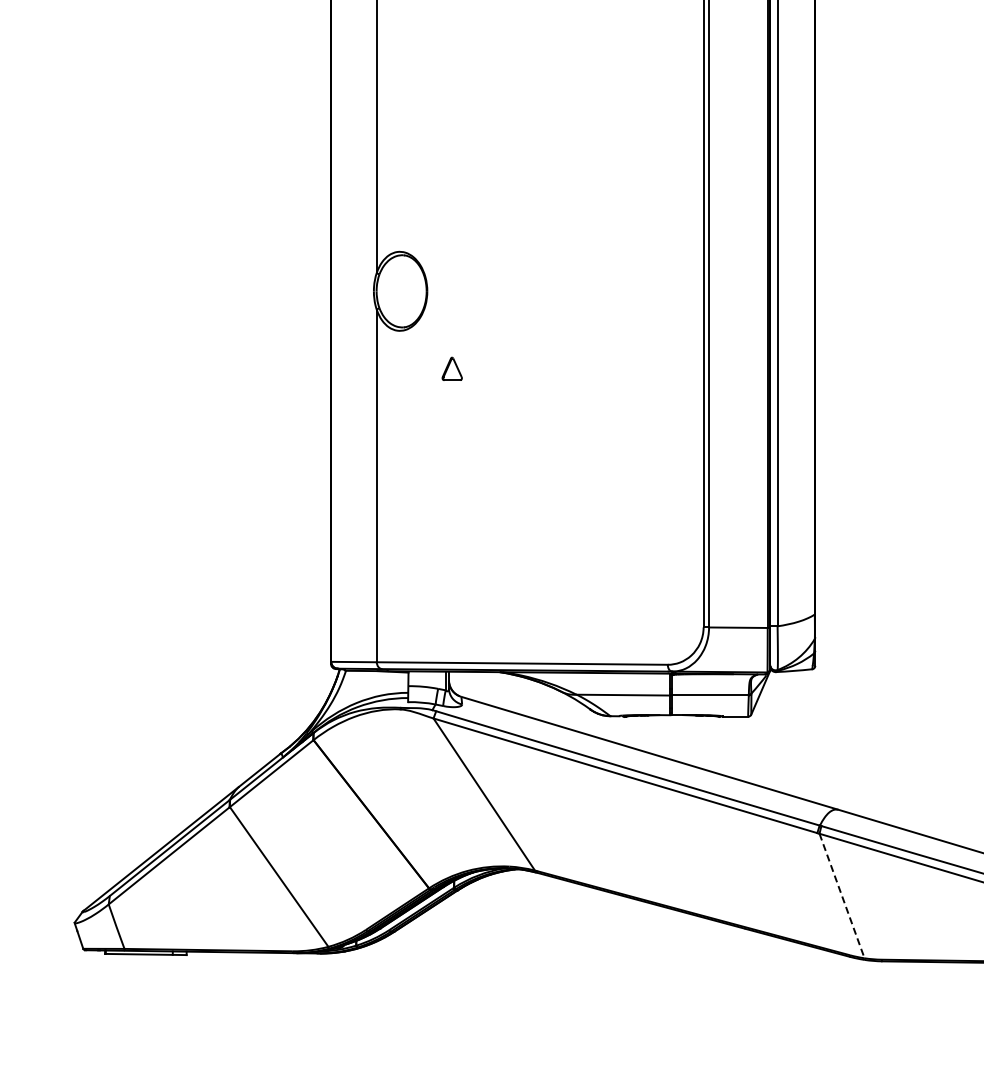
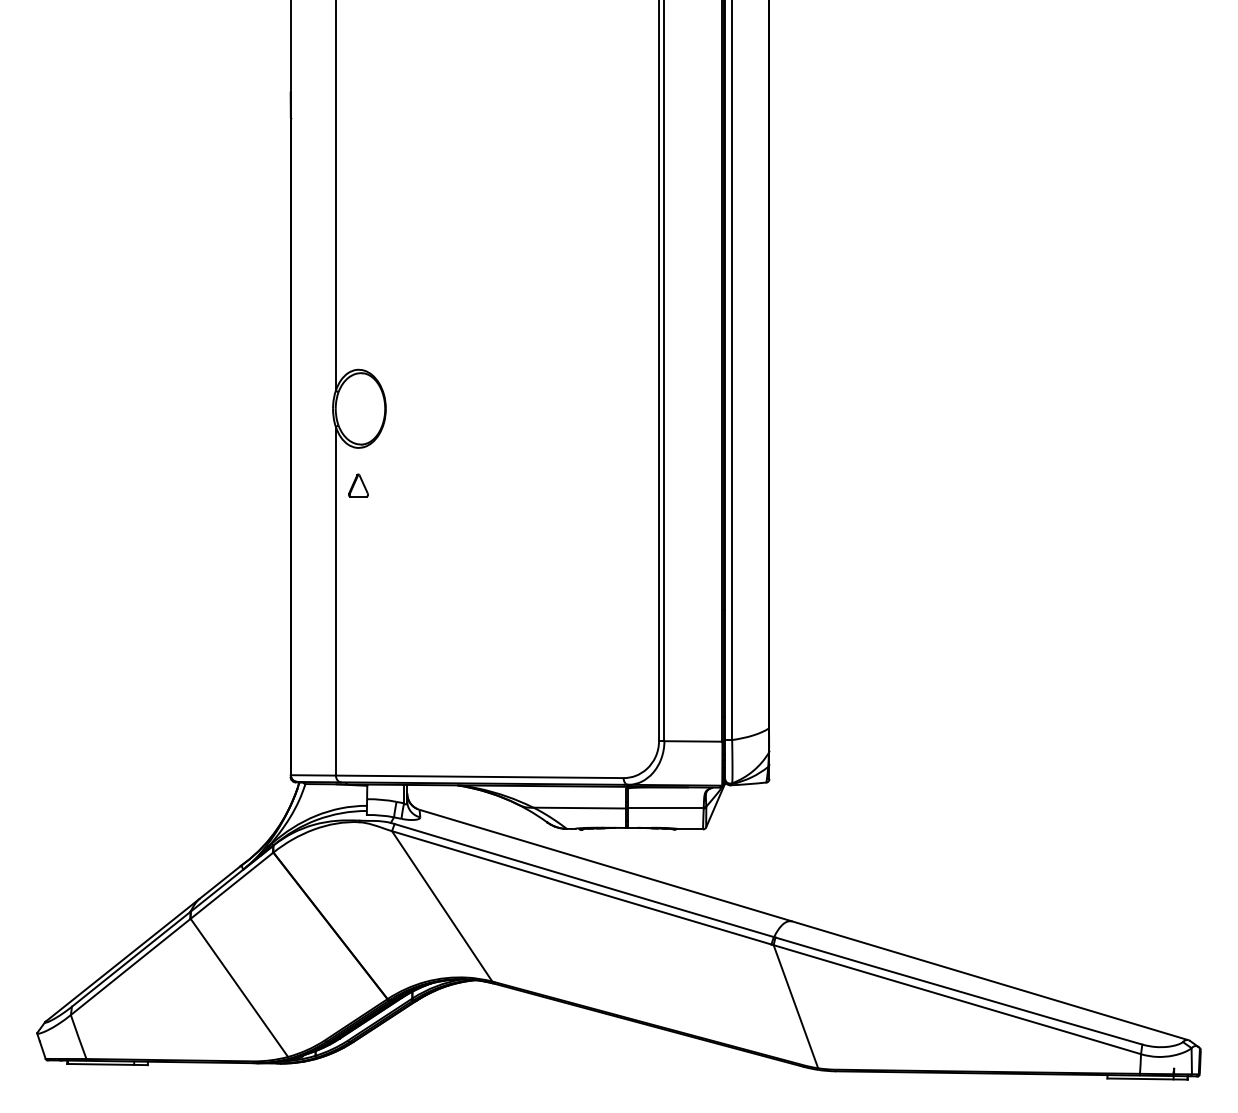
part: (452, 368) -> (358, 485), moved
line: (842, 896) -> (796, 1007), dashed -> solid

